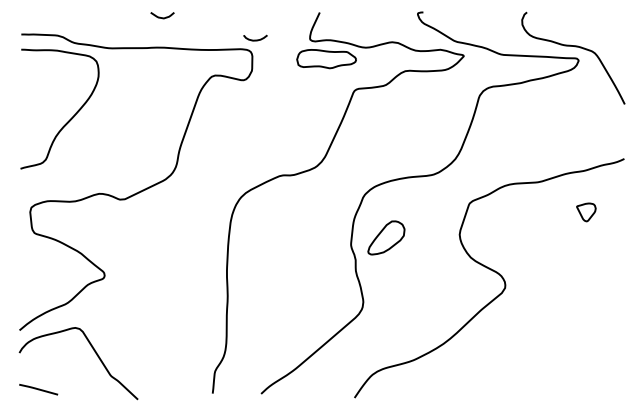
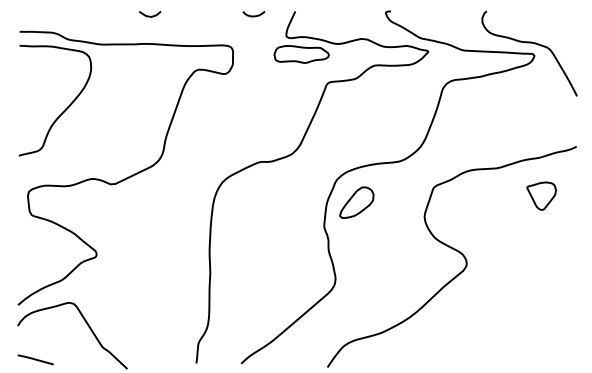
curve: (254, 39) -> (253, 15), moved
part: (586, 211) -> (541, 195), size x1.67
part: (386, 237) -> (356, 202), moved

